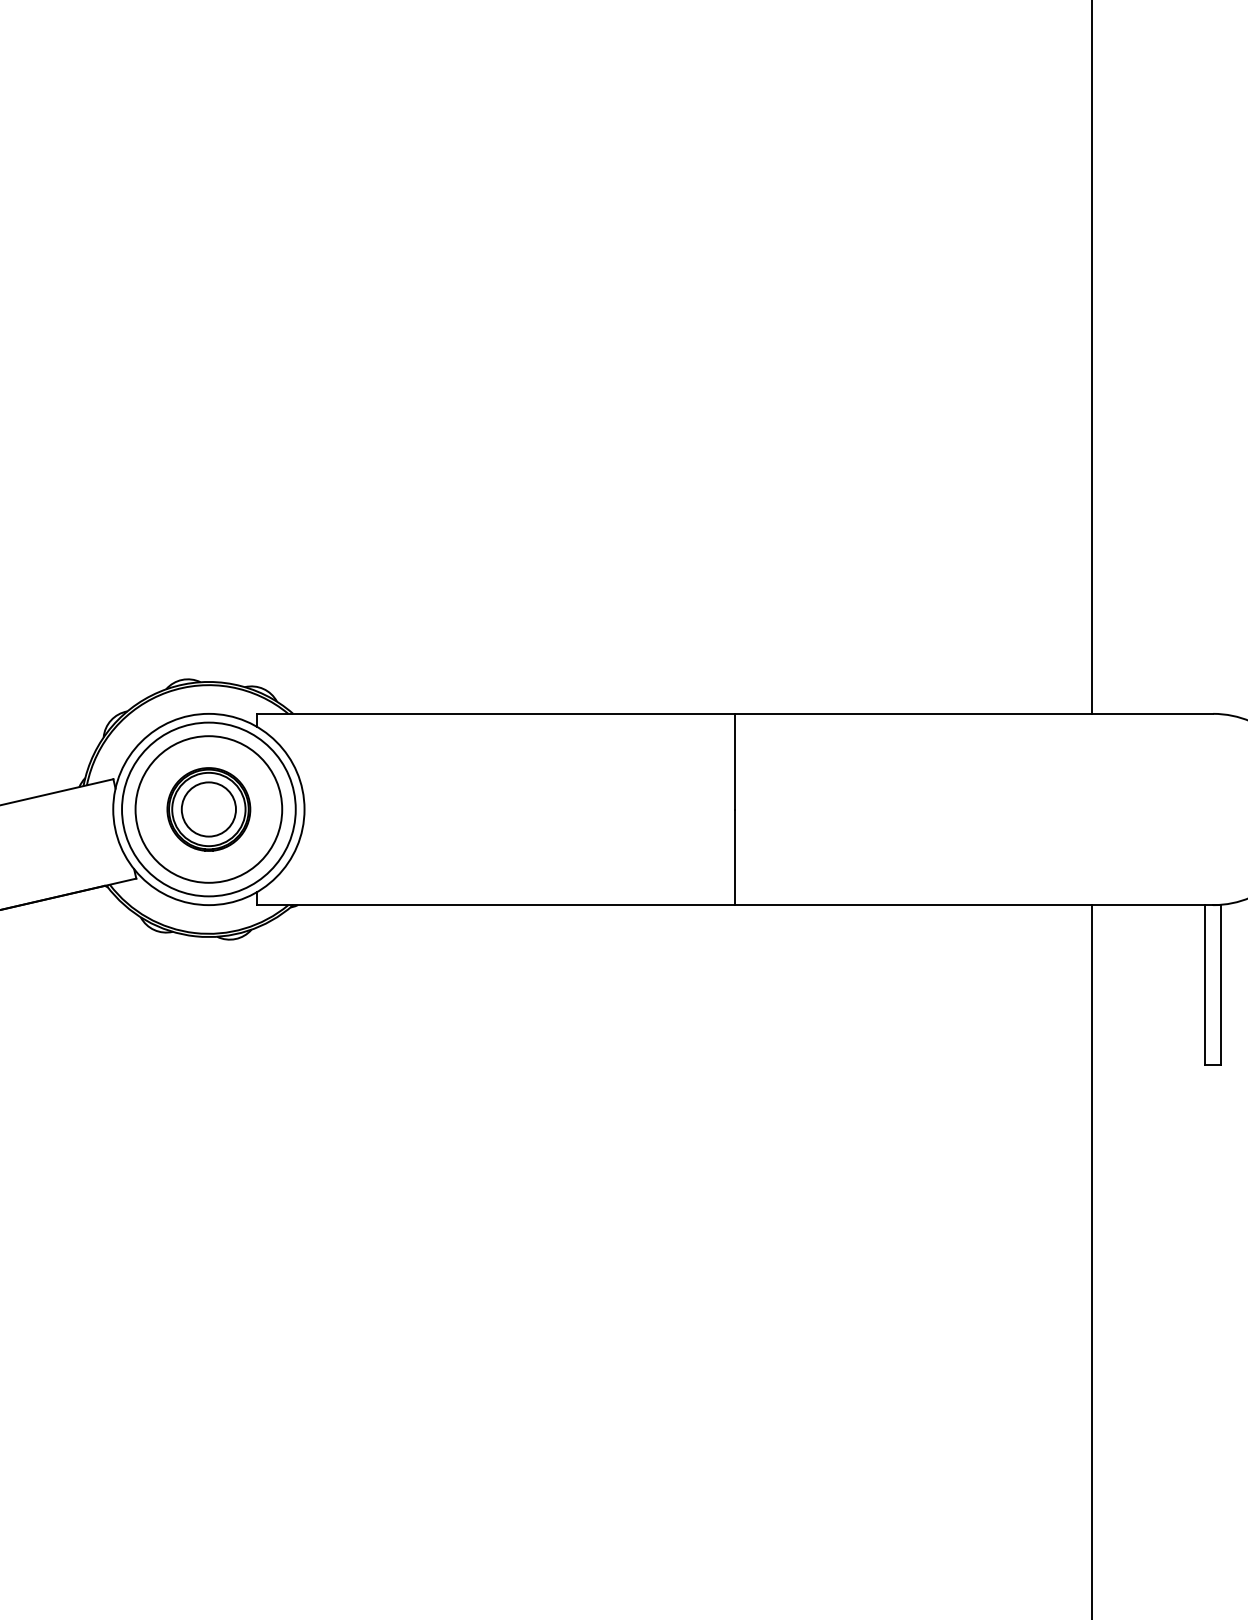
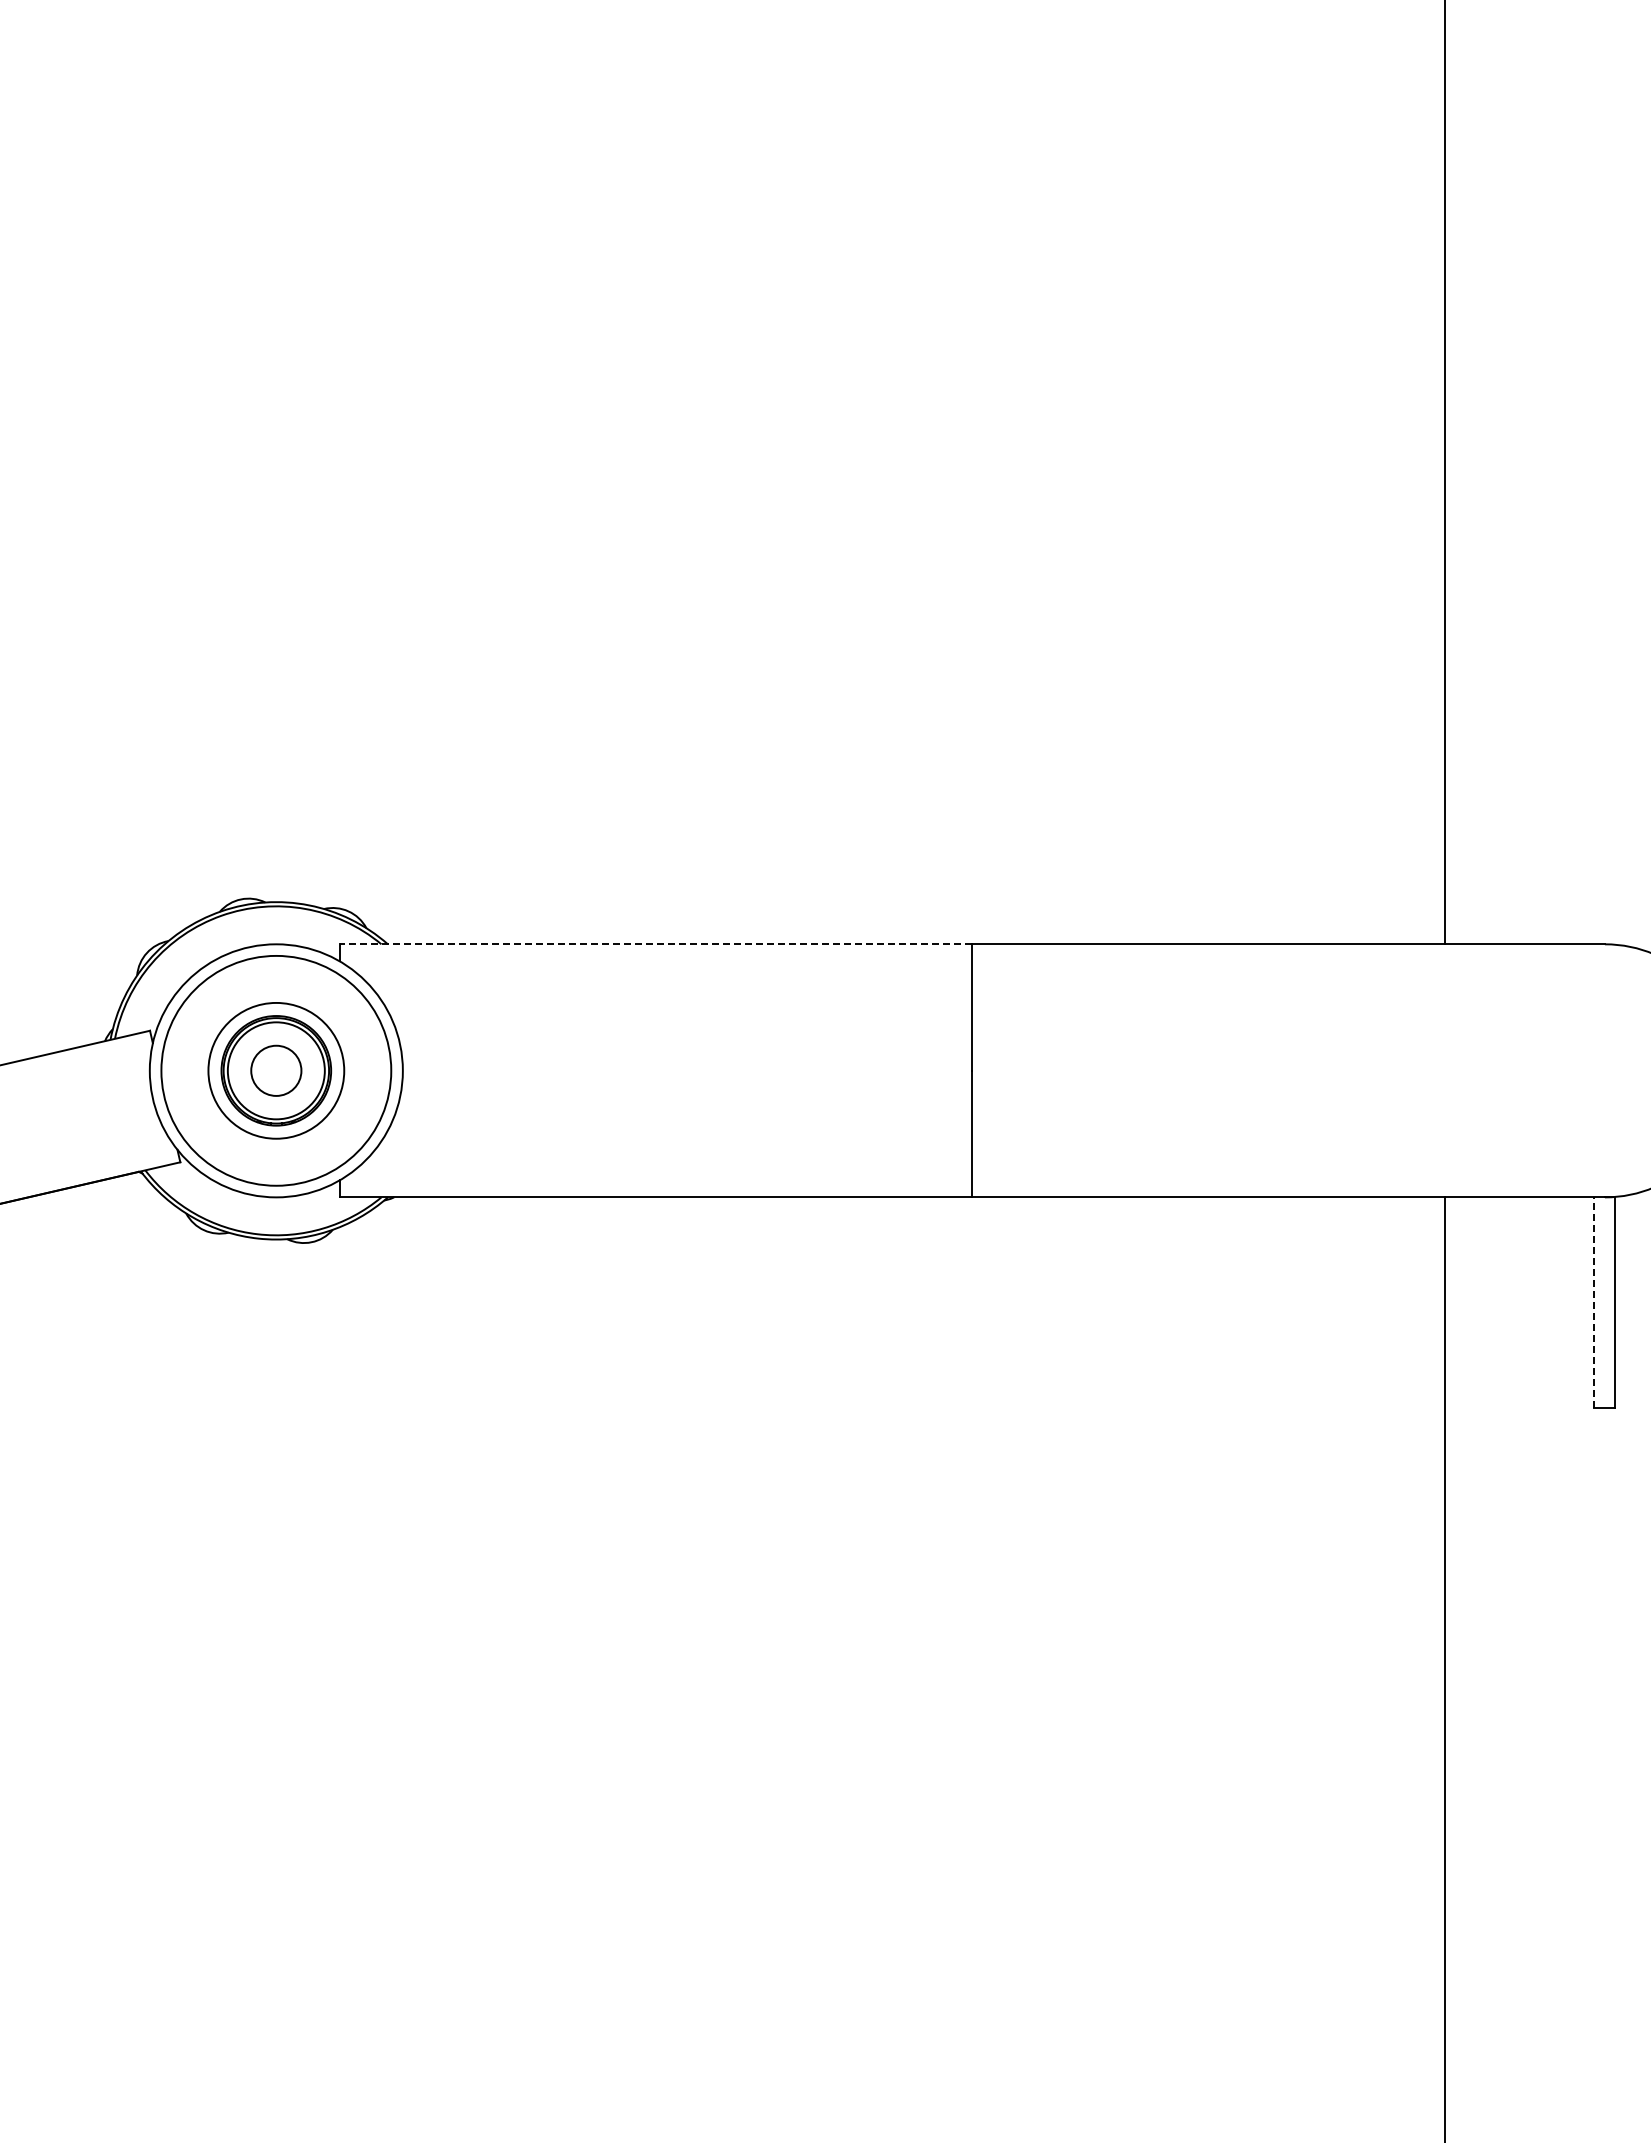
line: (495, 714) -> (655, 944), solid -> dashed
circle: (209, 809) -> (276, 1070), size x0.7
circle: (209, 809) -> (276, 1070), size x0.7
line: (1205, 984) -> (1594, 1302), solid -> dashed

